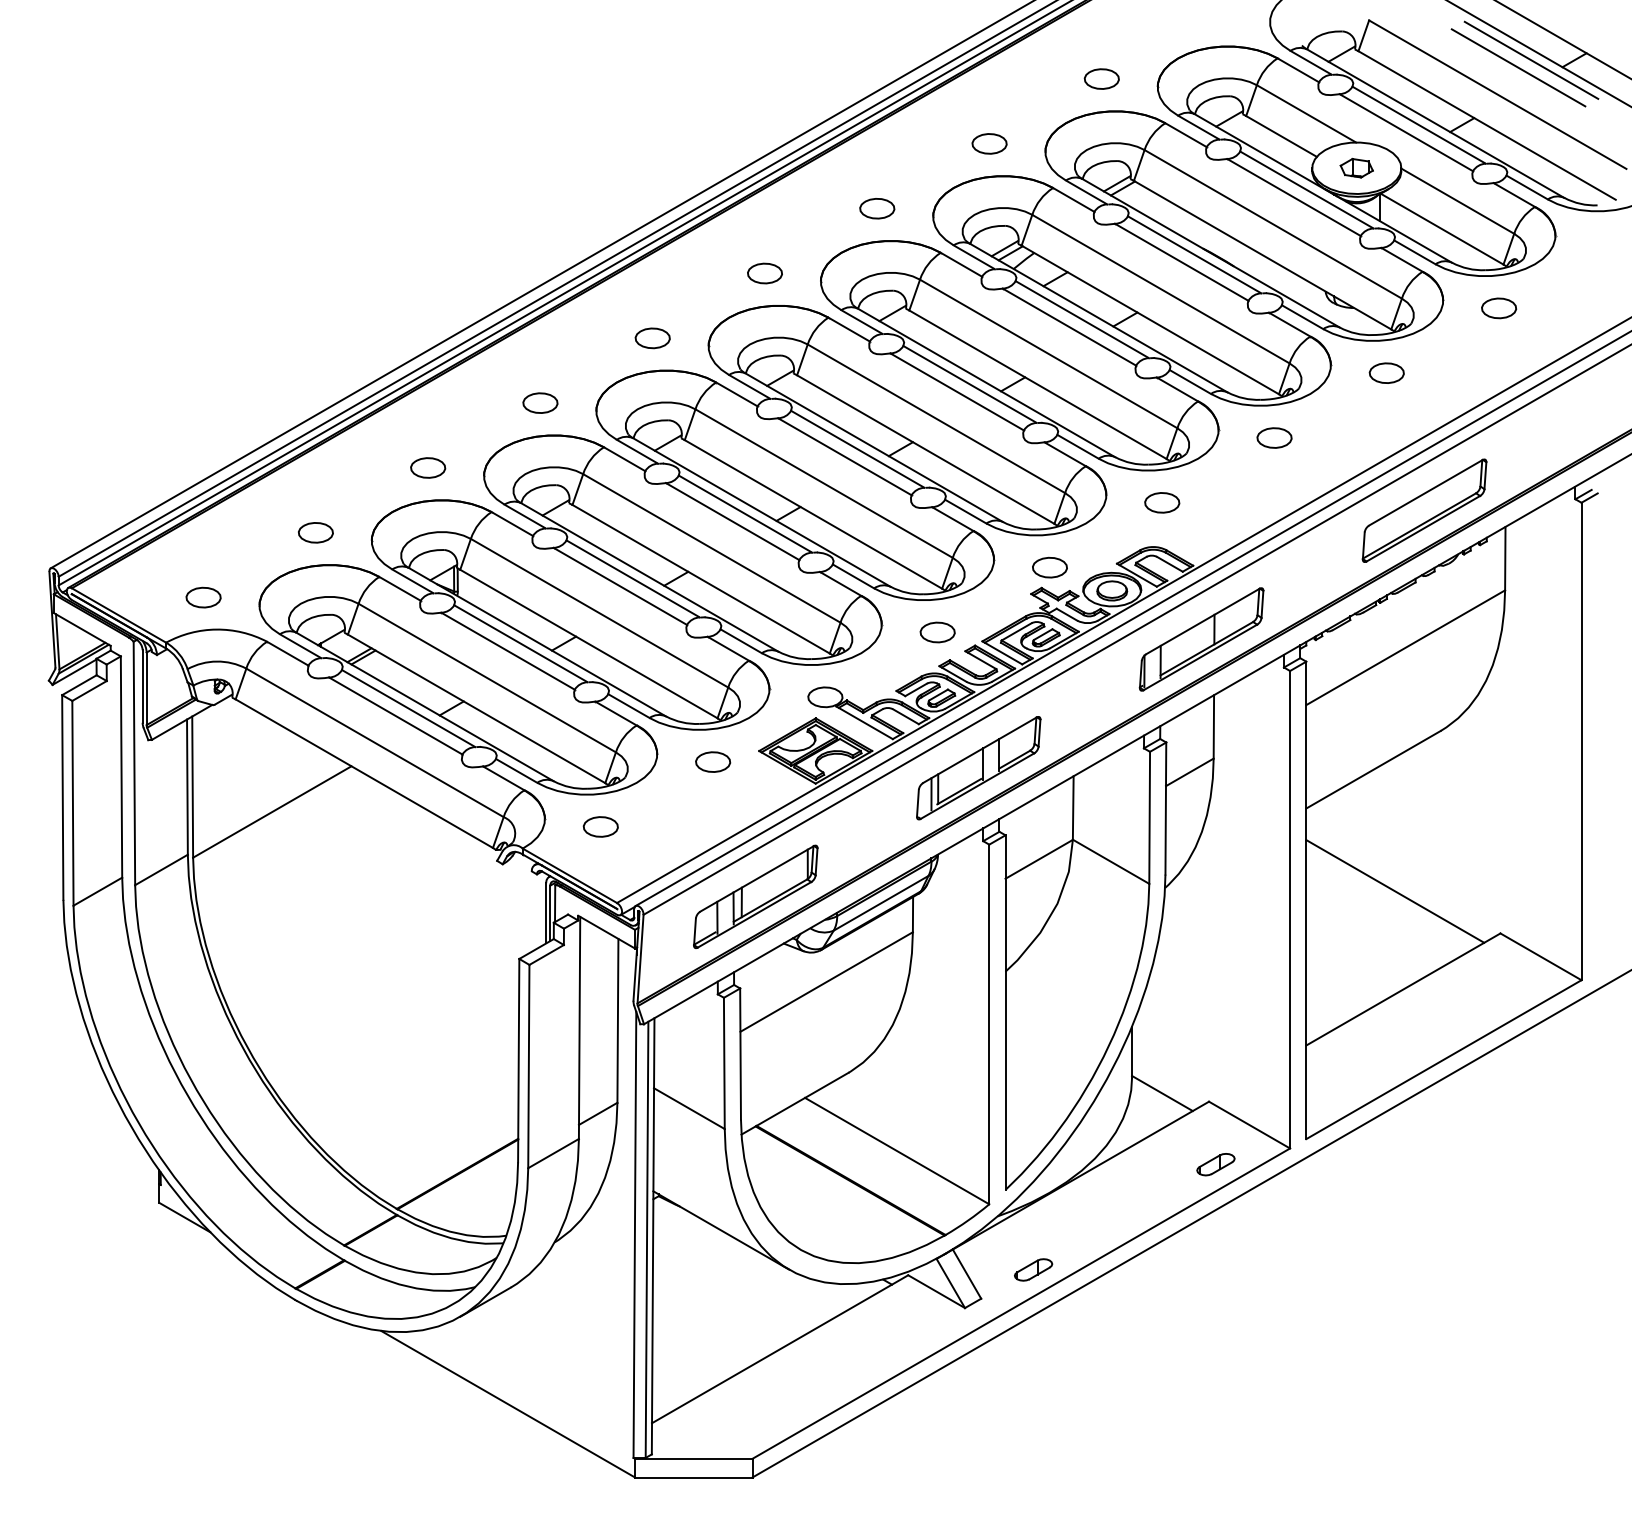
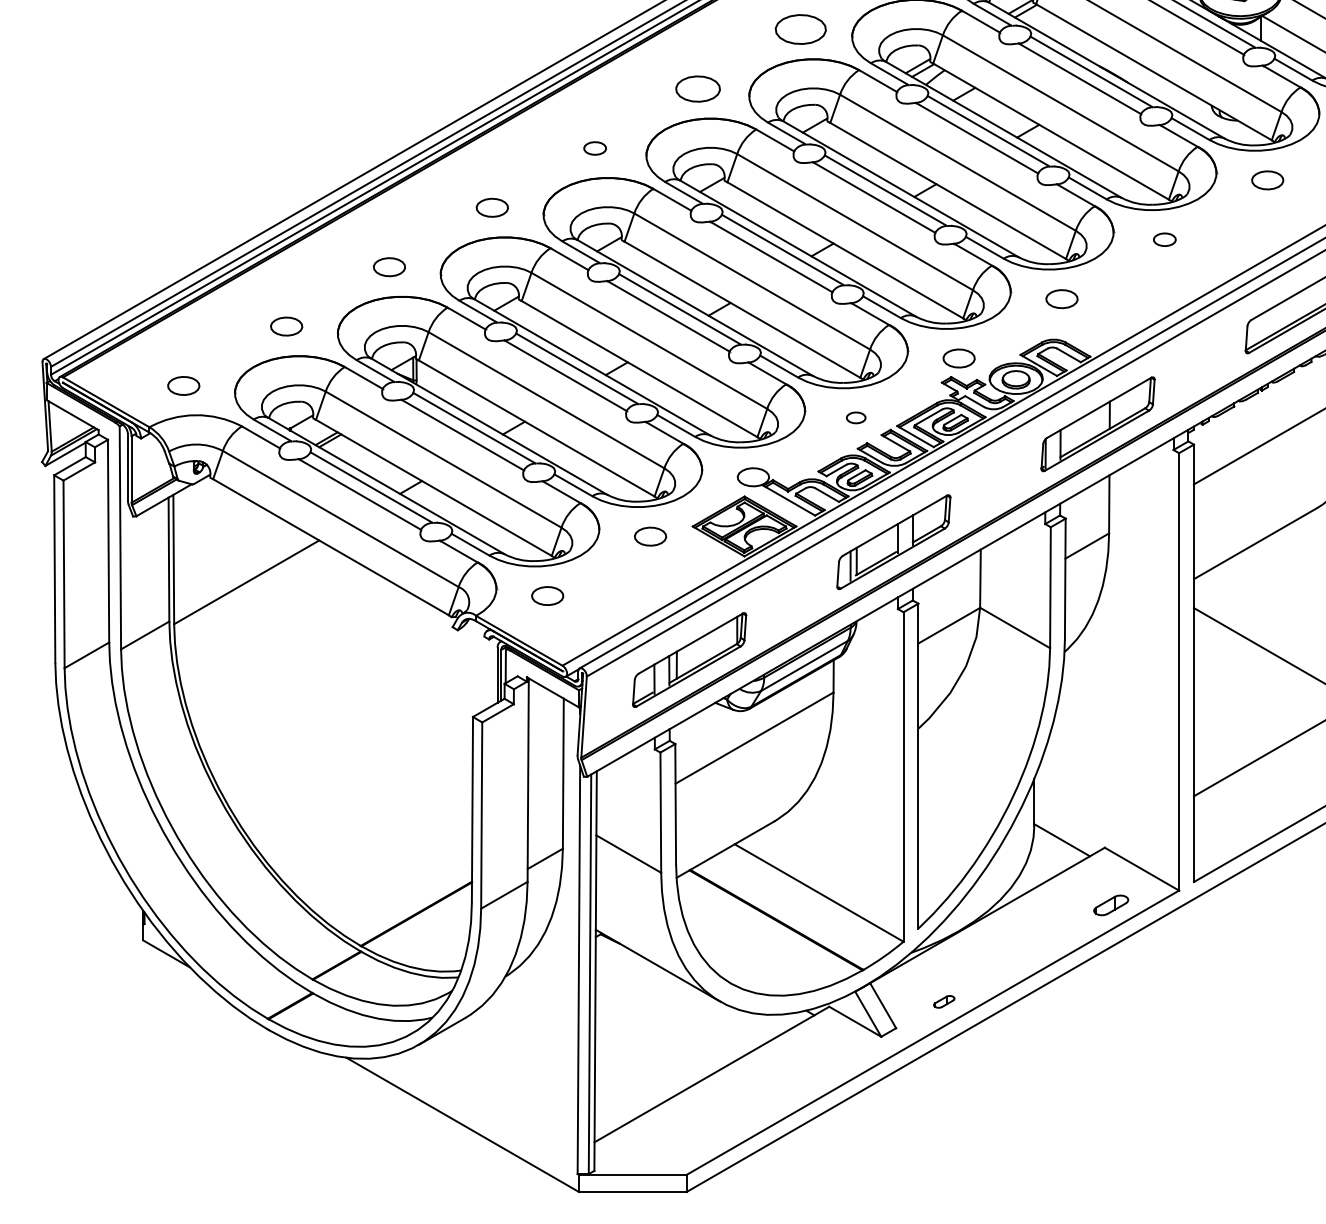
part: (877, 208) -> (801, 29), size x1.6
part: (764, 273) -> (697, 89), size x1.4
part: (652, 338) -> (595, 148), size x0.7
part: (1274, 437) -> (1164, 239), size x0.7
part: (937, 632) -> (856, 417), size x0.6
part: (1033, 1269) -> (944, 1001), size x0.6

